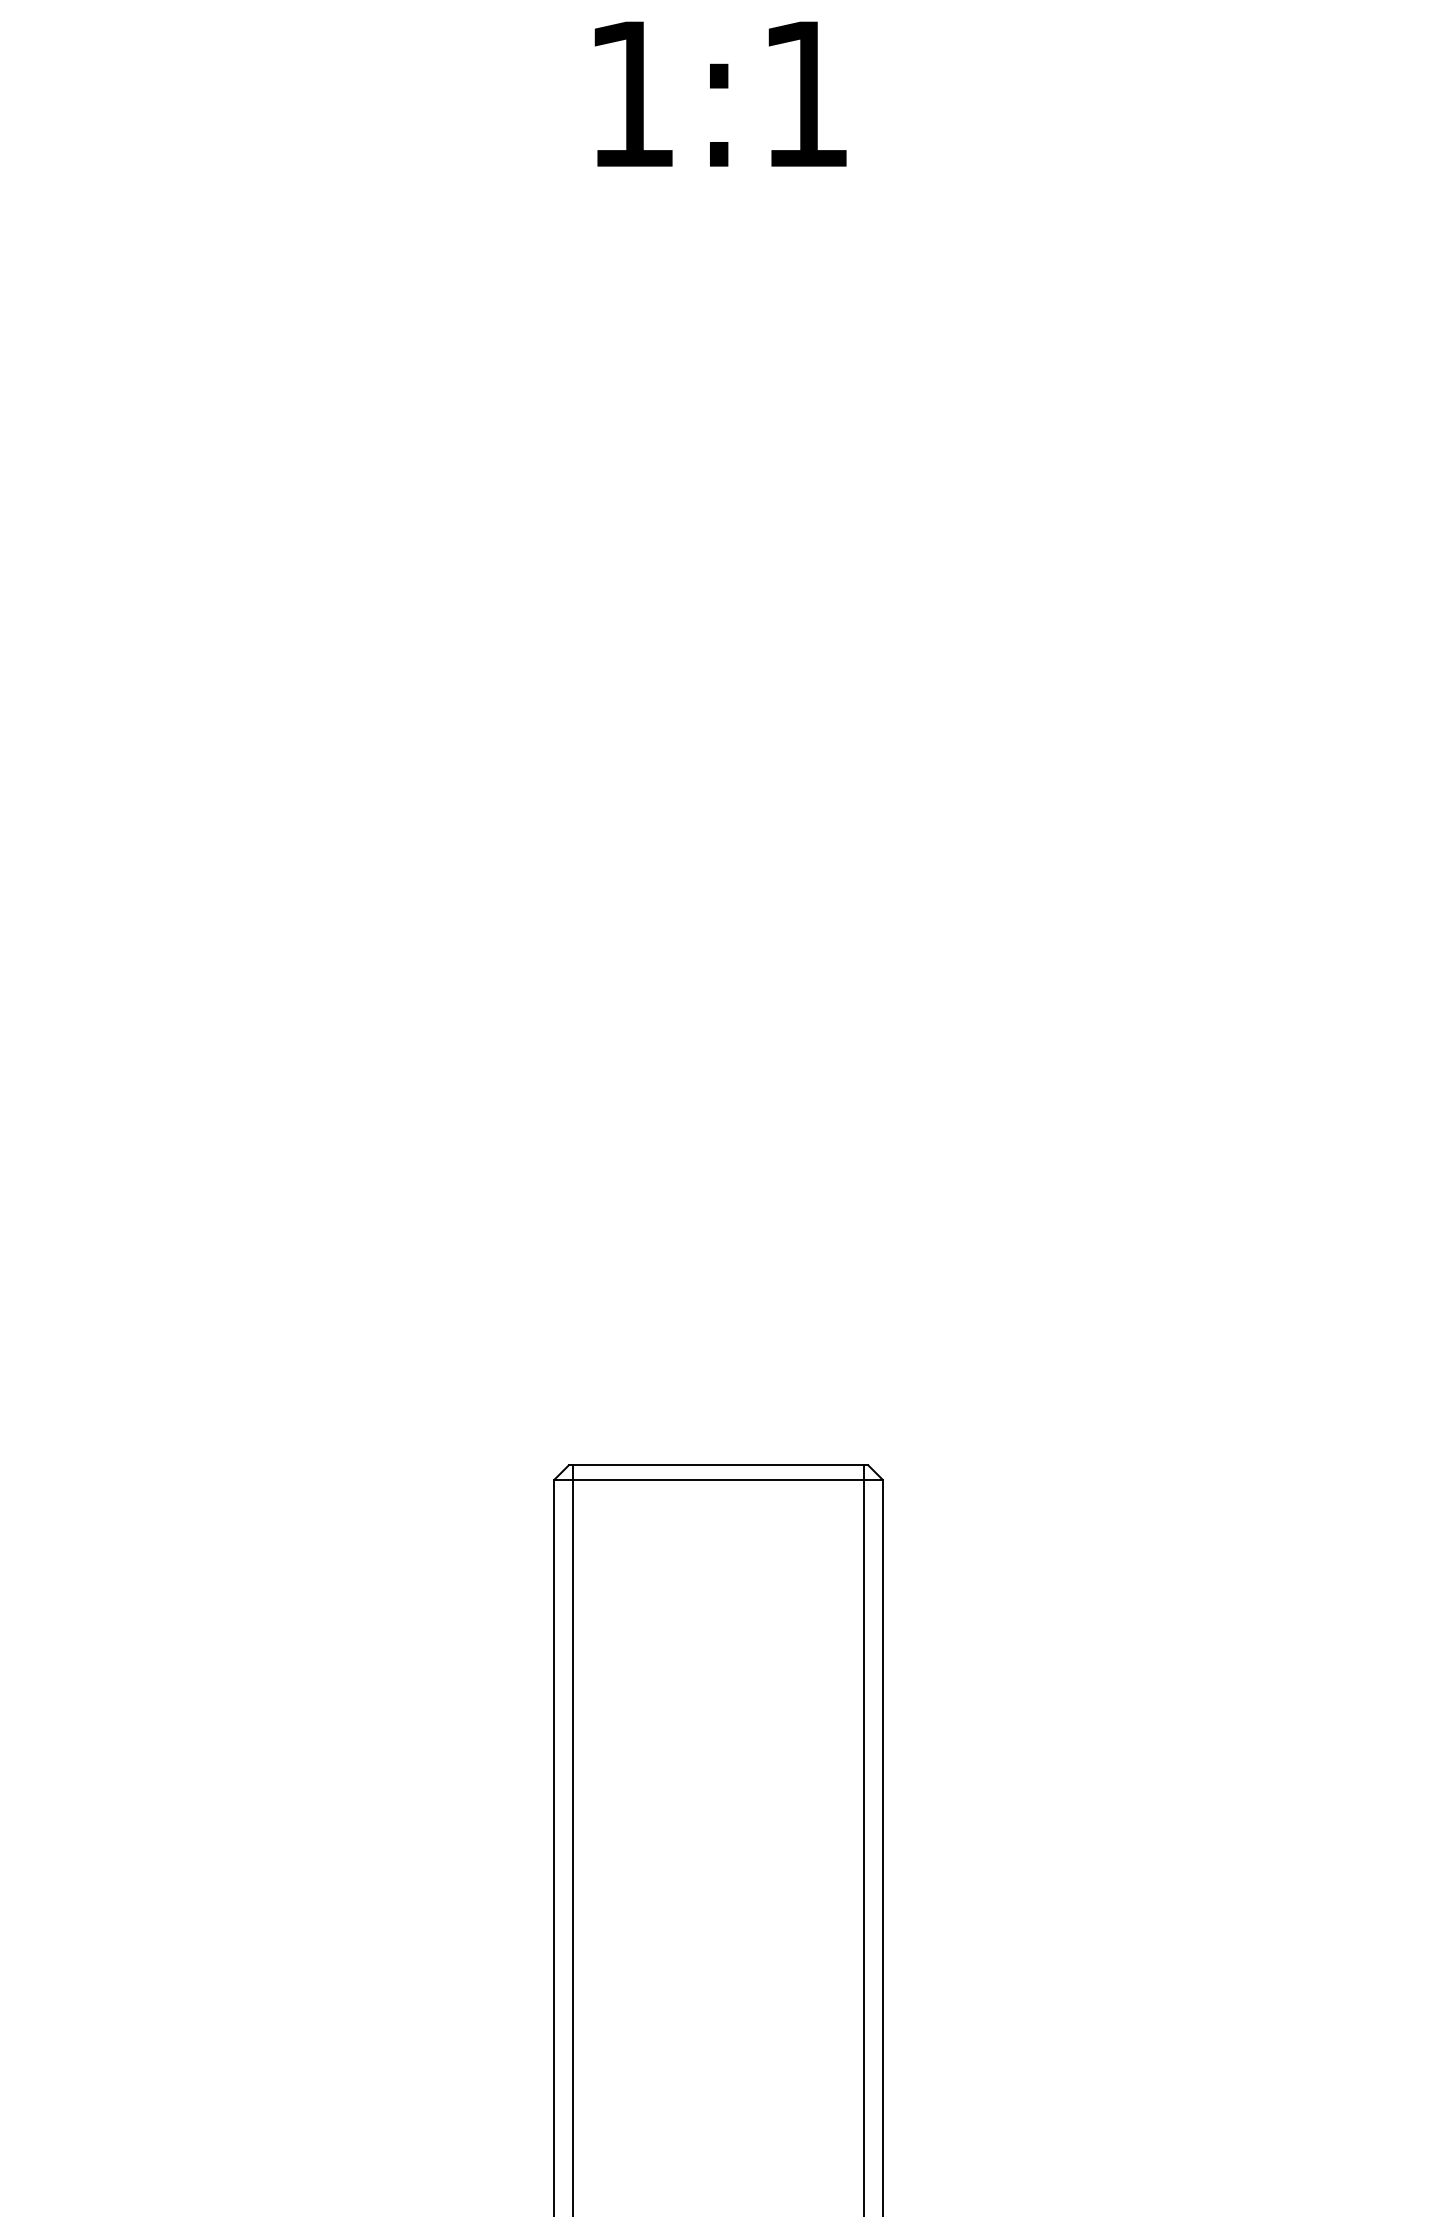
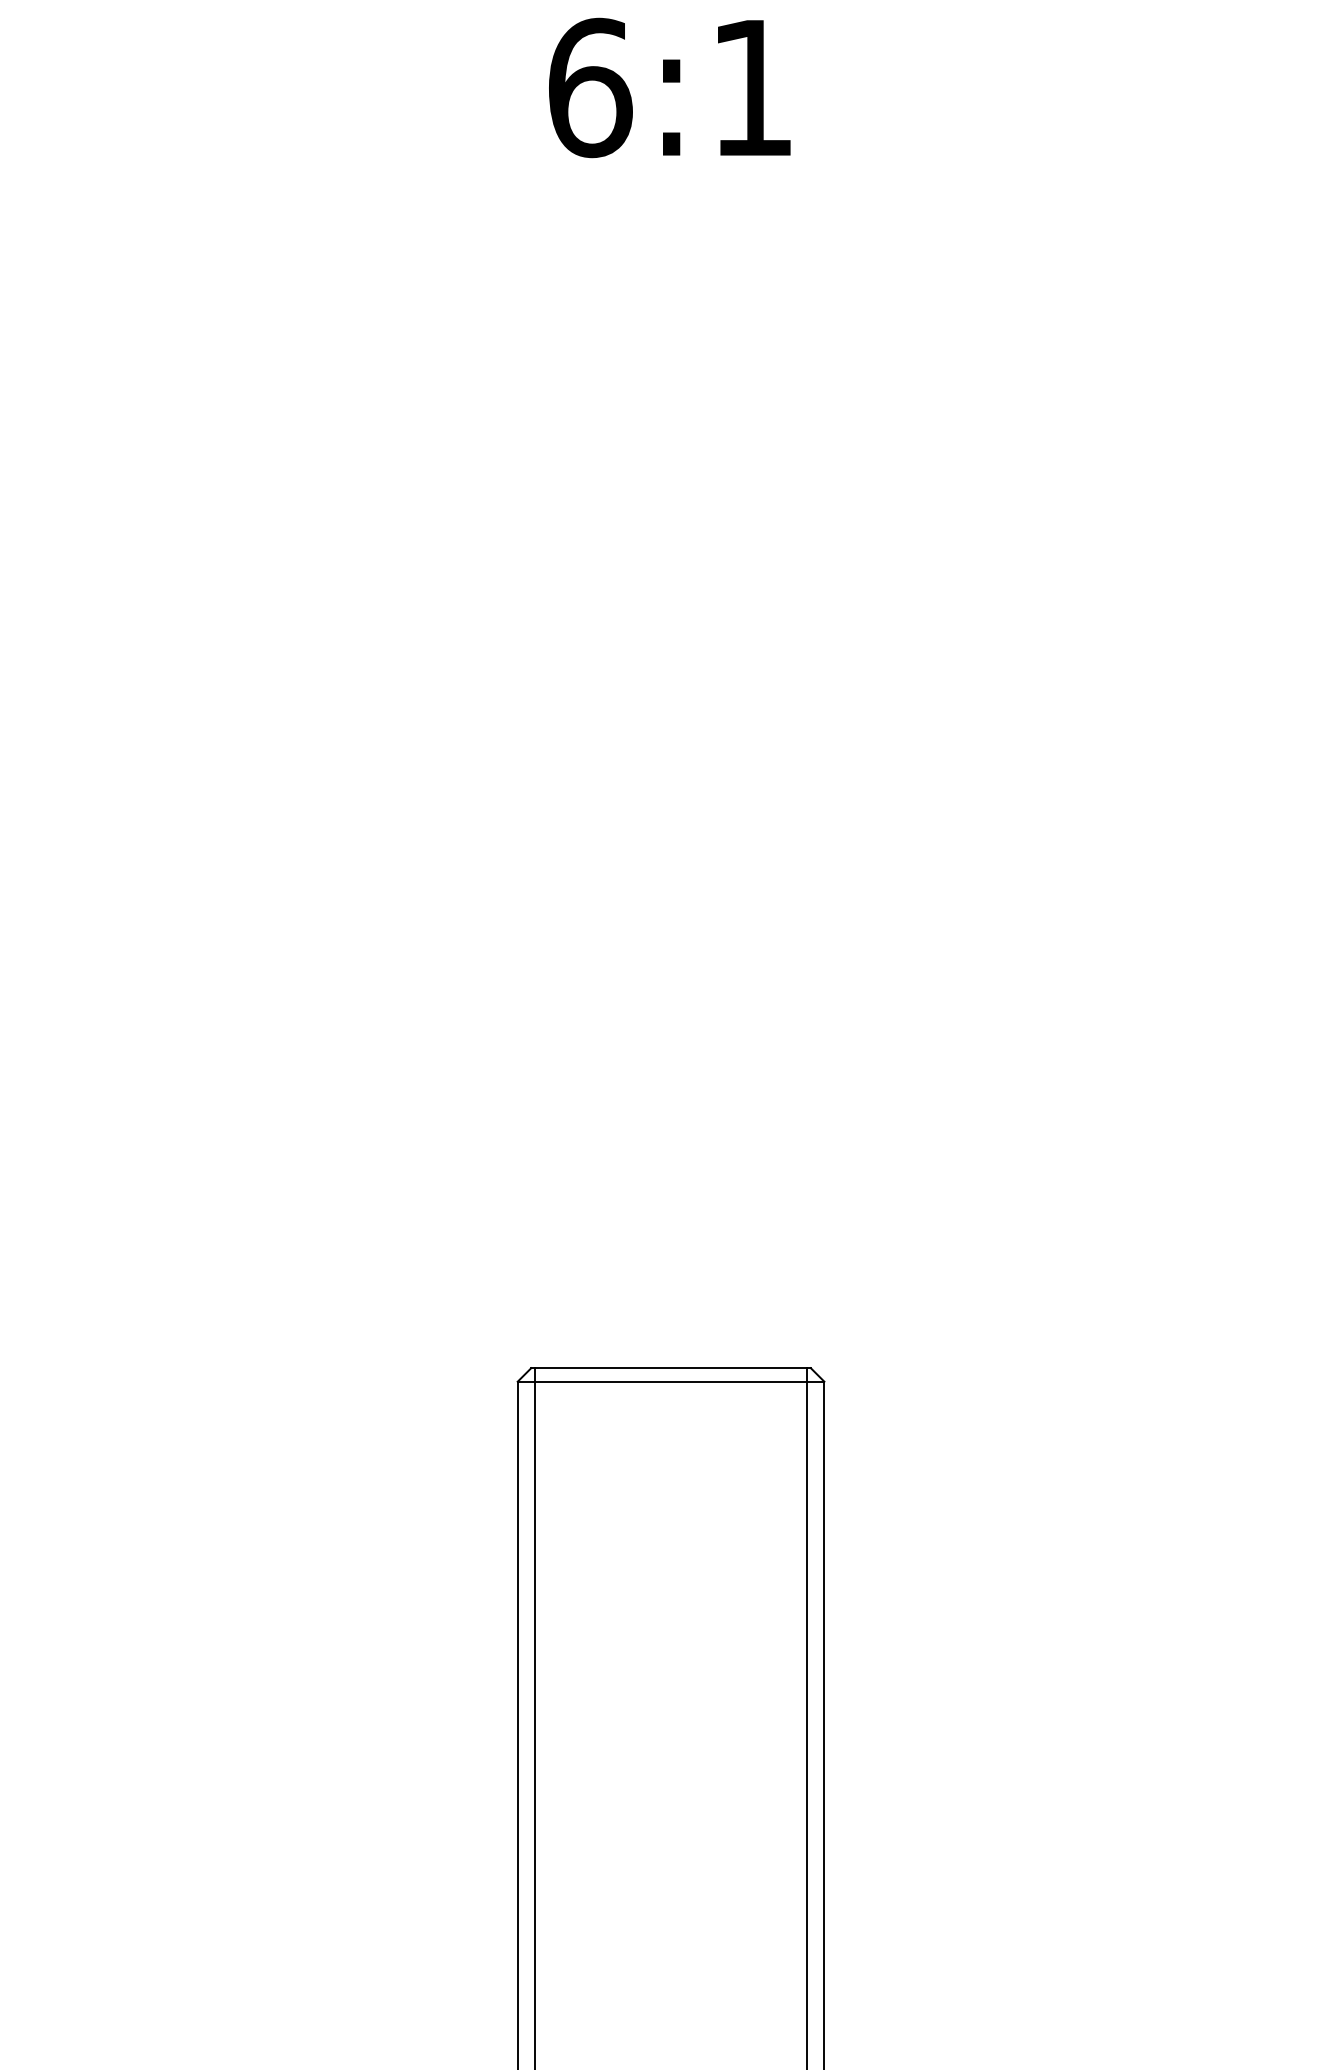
text: (632, 93) -> (590, 87), 1:1 -> 6:1

